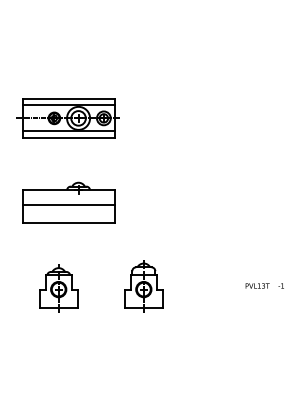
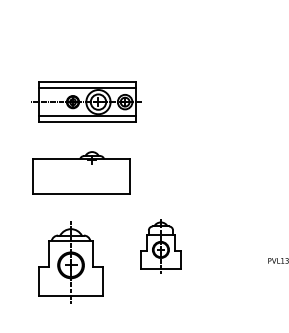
part: (67, 118) -> (86, 102), moved
line: (68, 204) -> (81, 174), removed
part: (143, 286) -> (160, 246), moved
part: (58, 288) -> (71, 263), size x1.6

